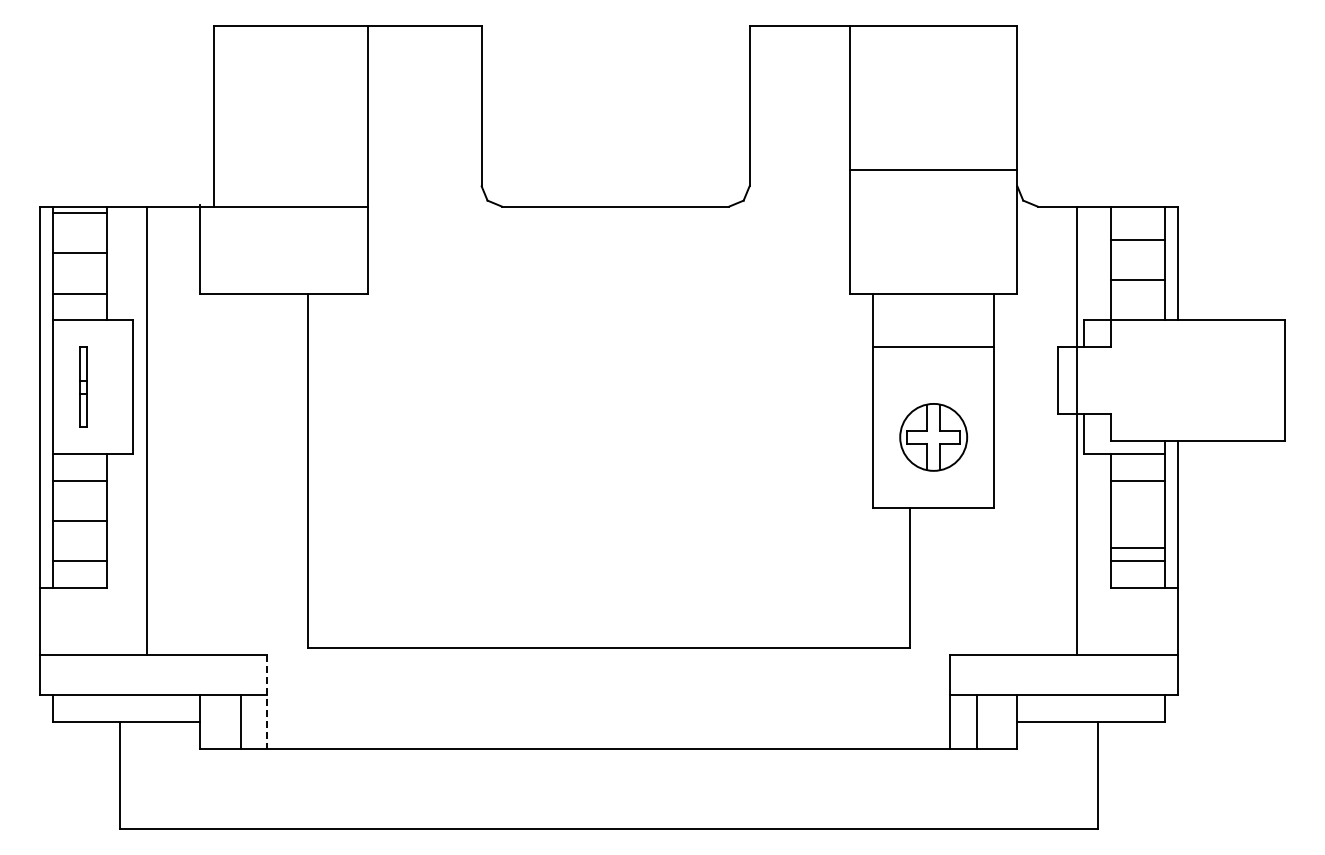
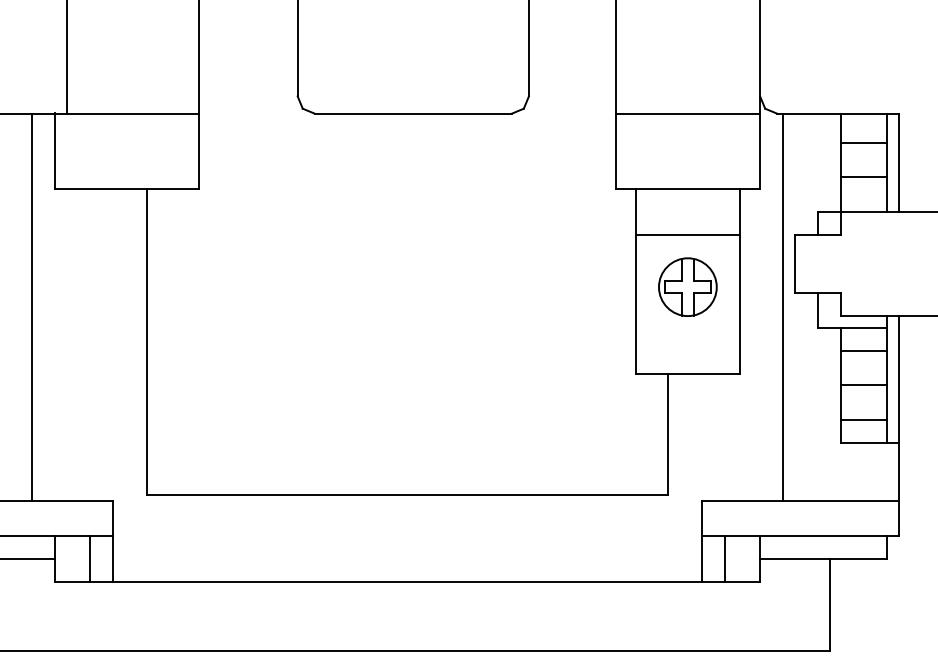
line: (933, 169) -> (687, 113), moved
line: (146, 430) -> (31, 307), moved
line: (1077, 430) -> (783, 307), moved
part: (933, 437) -> (687, 287), moved
line: (1137, 548) -> (863, 385), moved
line: (267, 702) -> (112, 541), dashed -> solid

